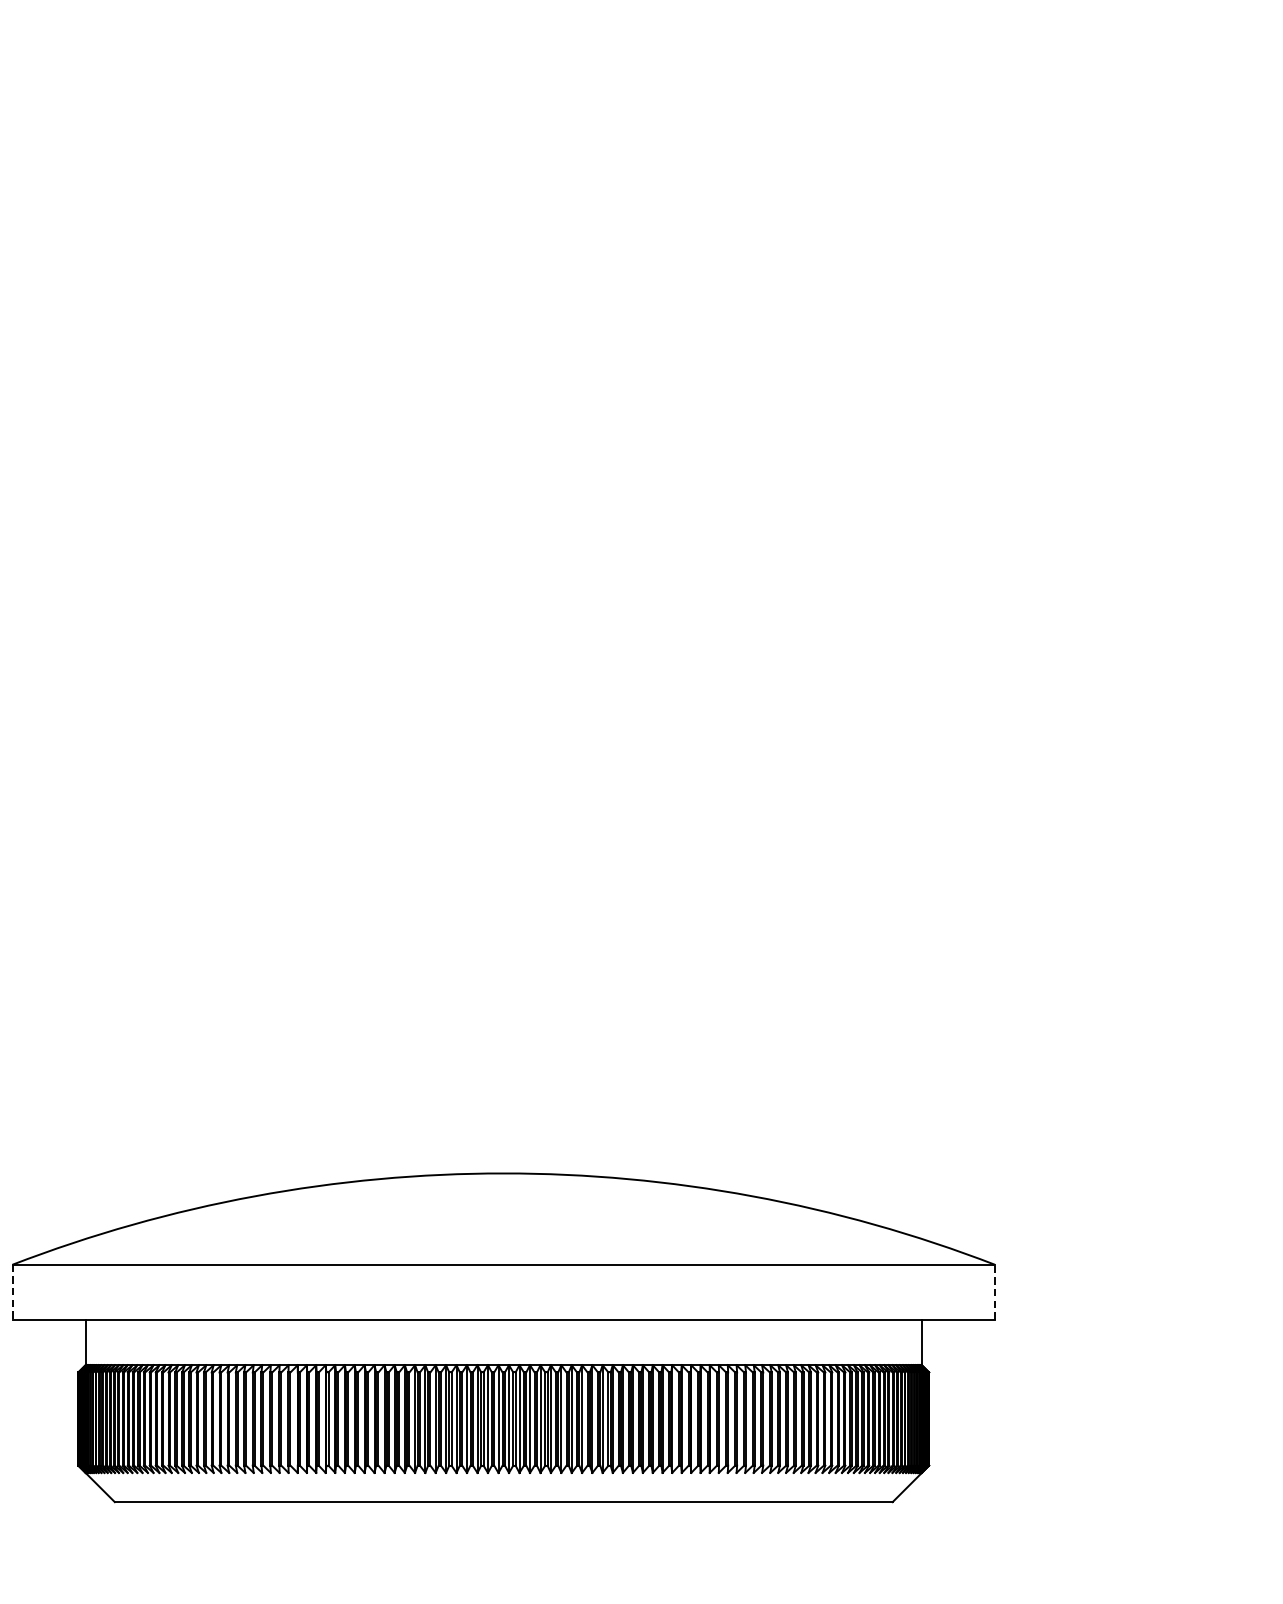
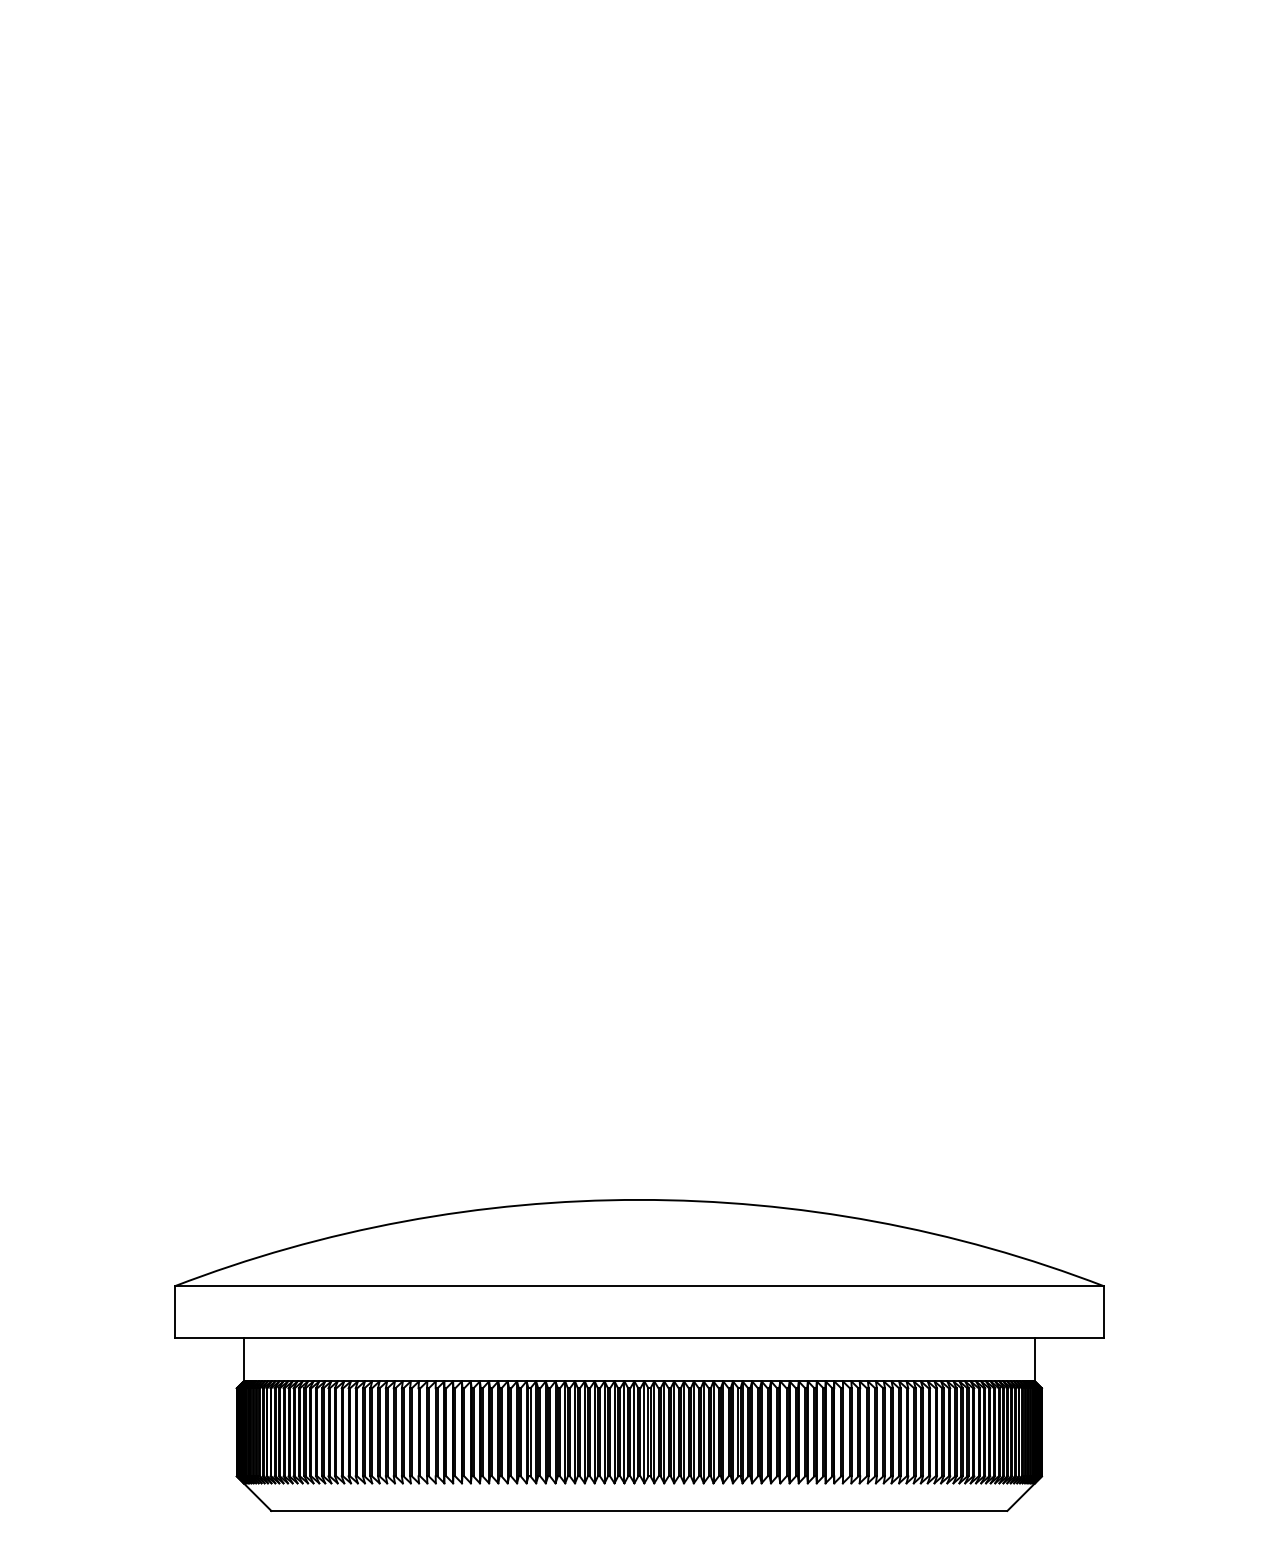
line: (12, 1292) -> (174, 1312), dashed -> solid
line: (995, 1292) -> (1104, 1312), dashed -> solid

